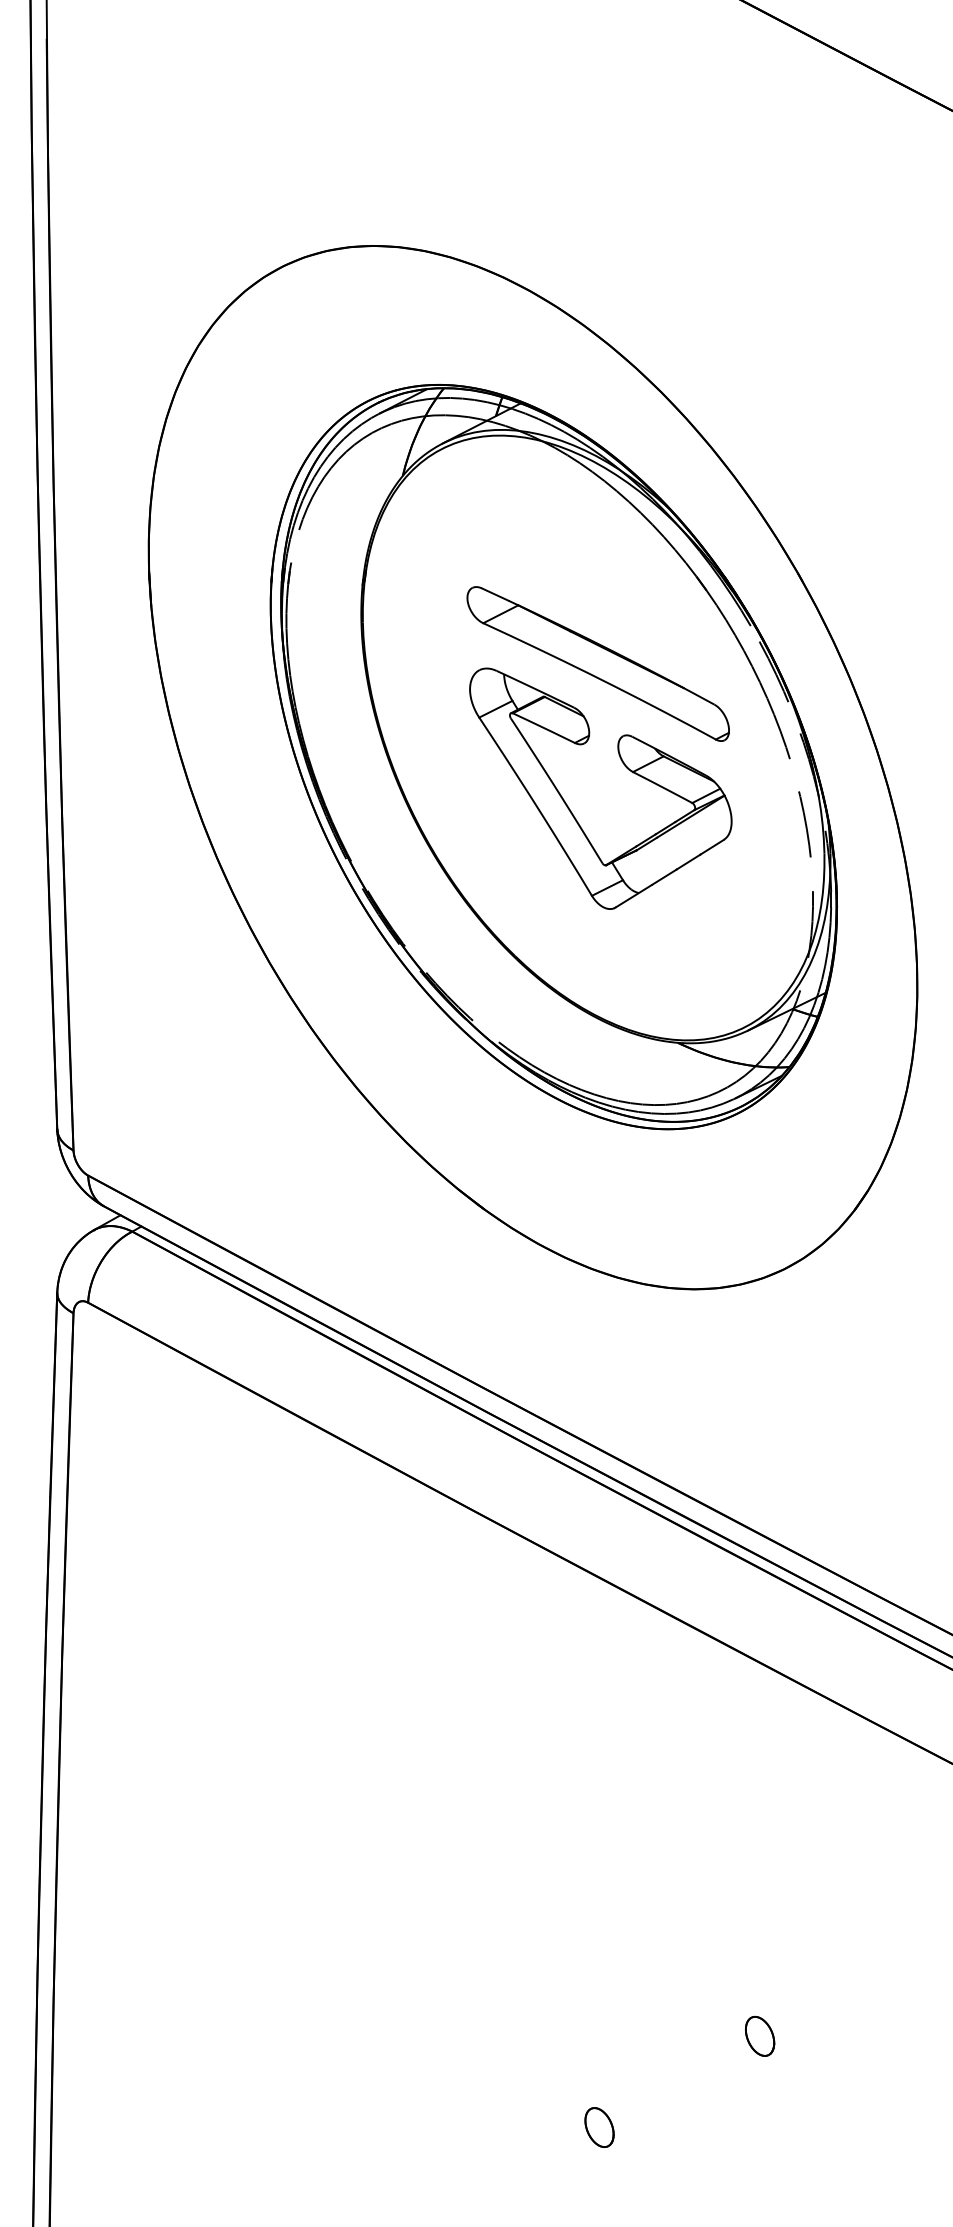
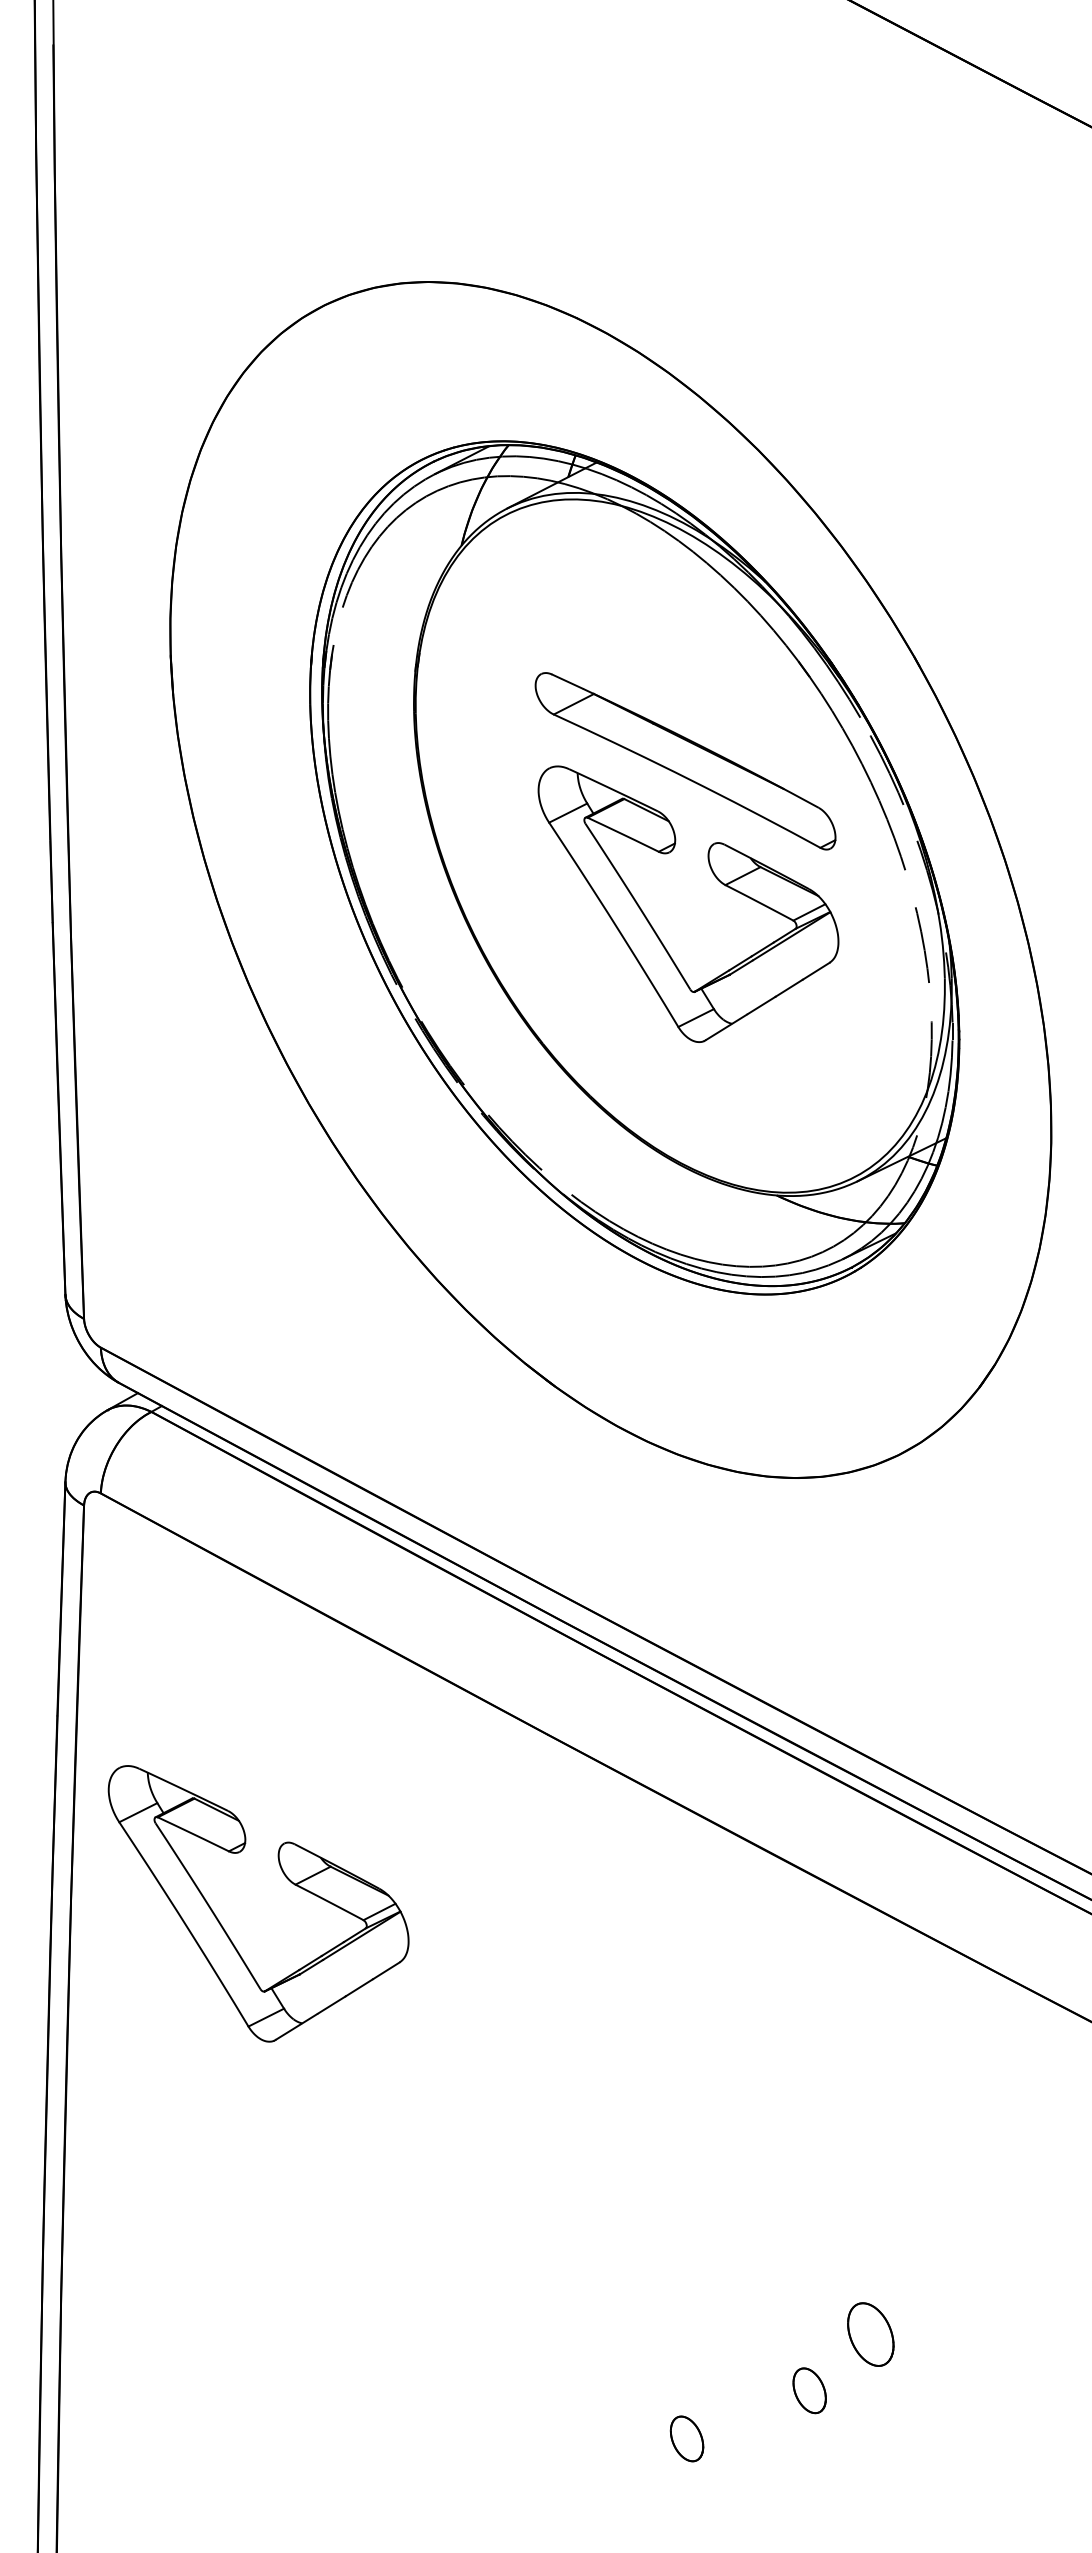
part: (250, 1639) -> (286, 1879), added
part: (760, 2035) -> (871, 2333), size x1.4
part: (706, 2085) -> (809, 2390), added

